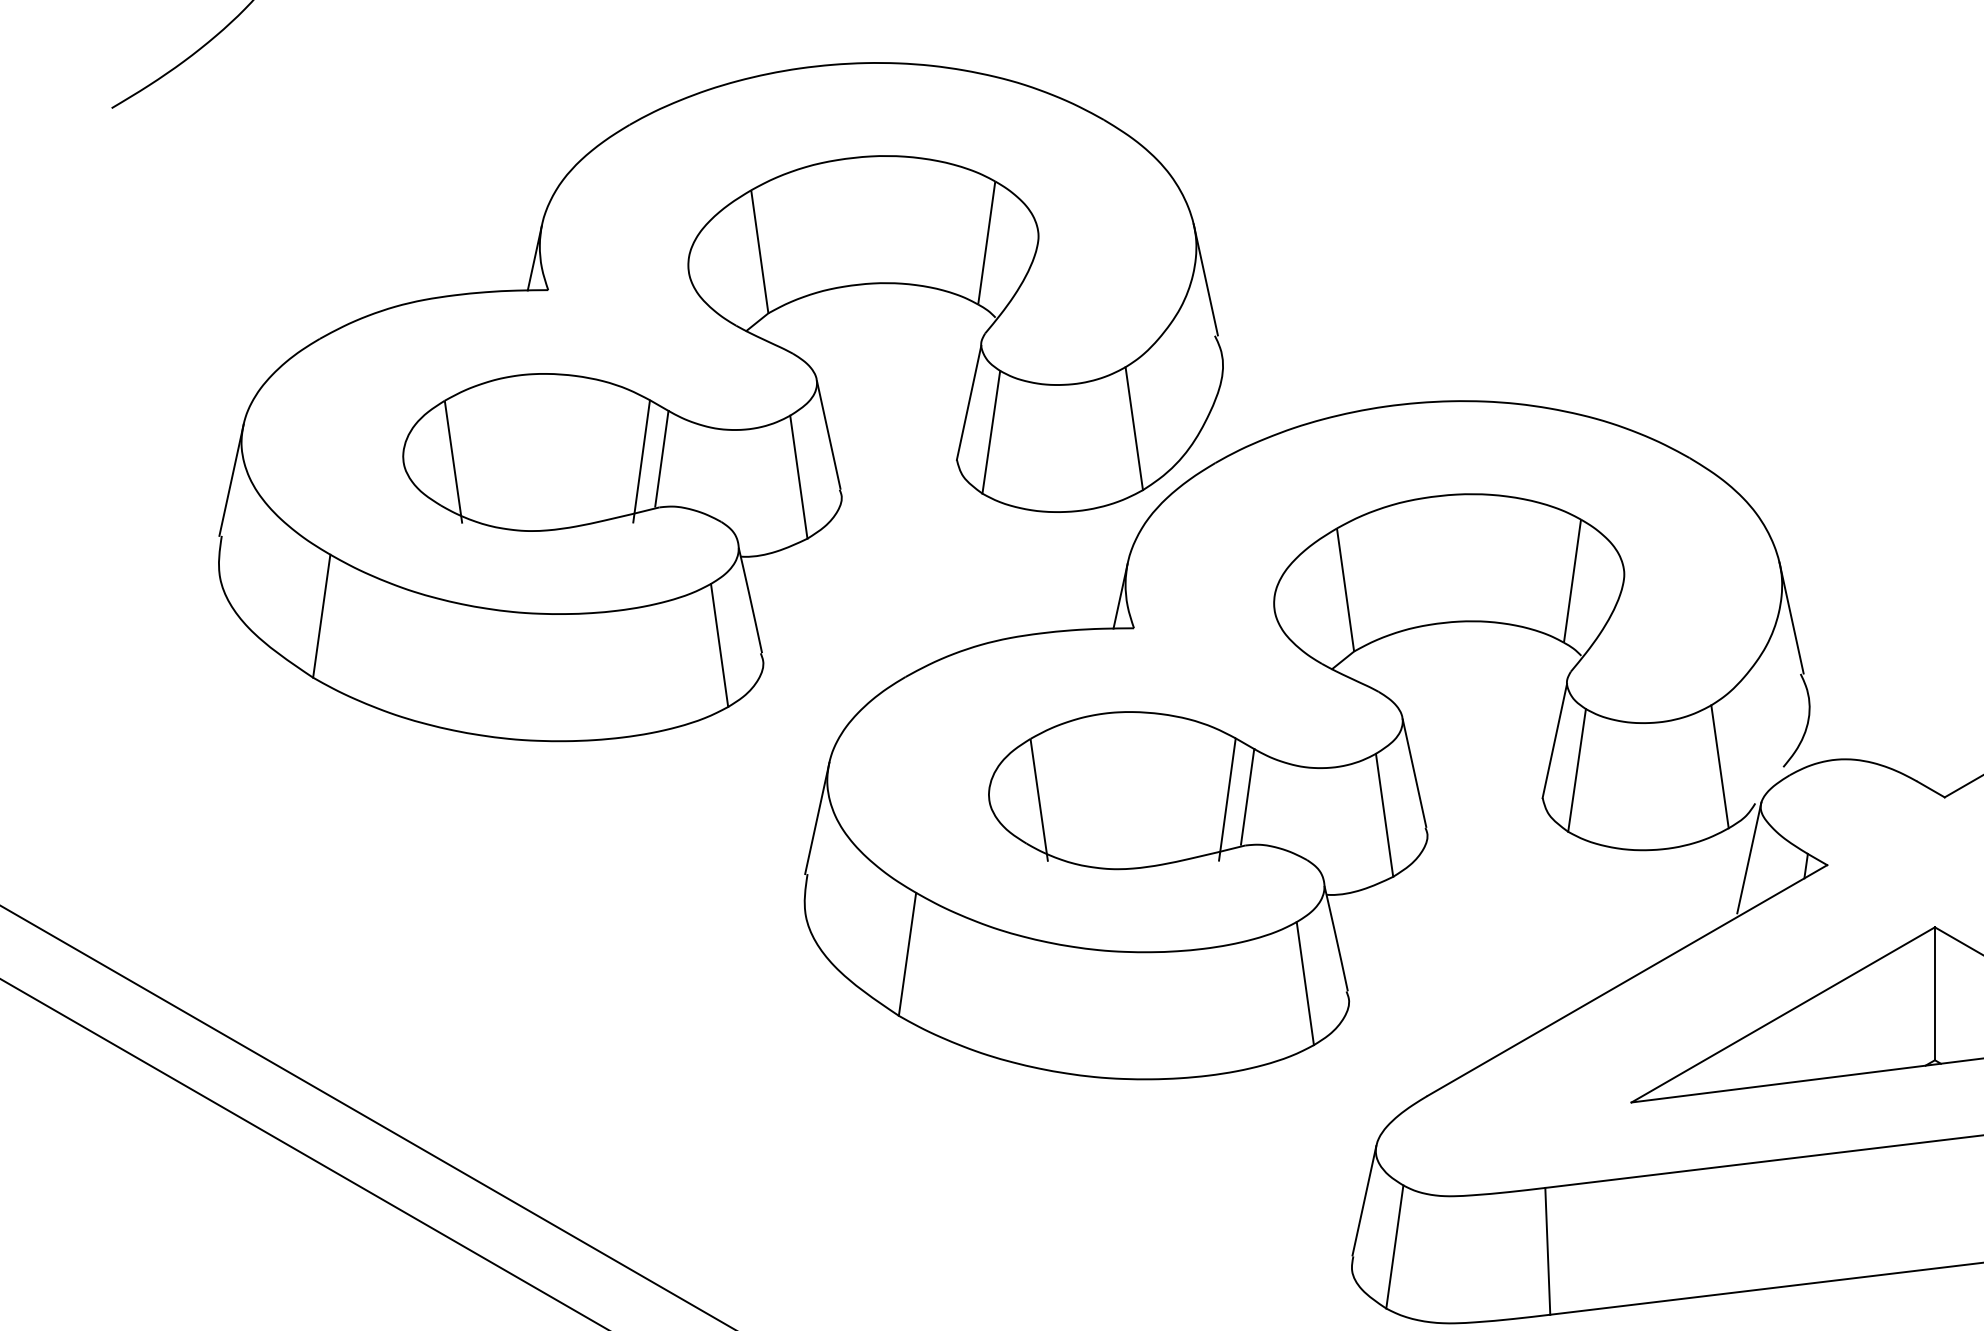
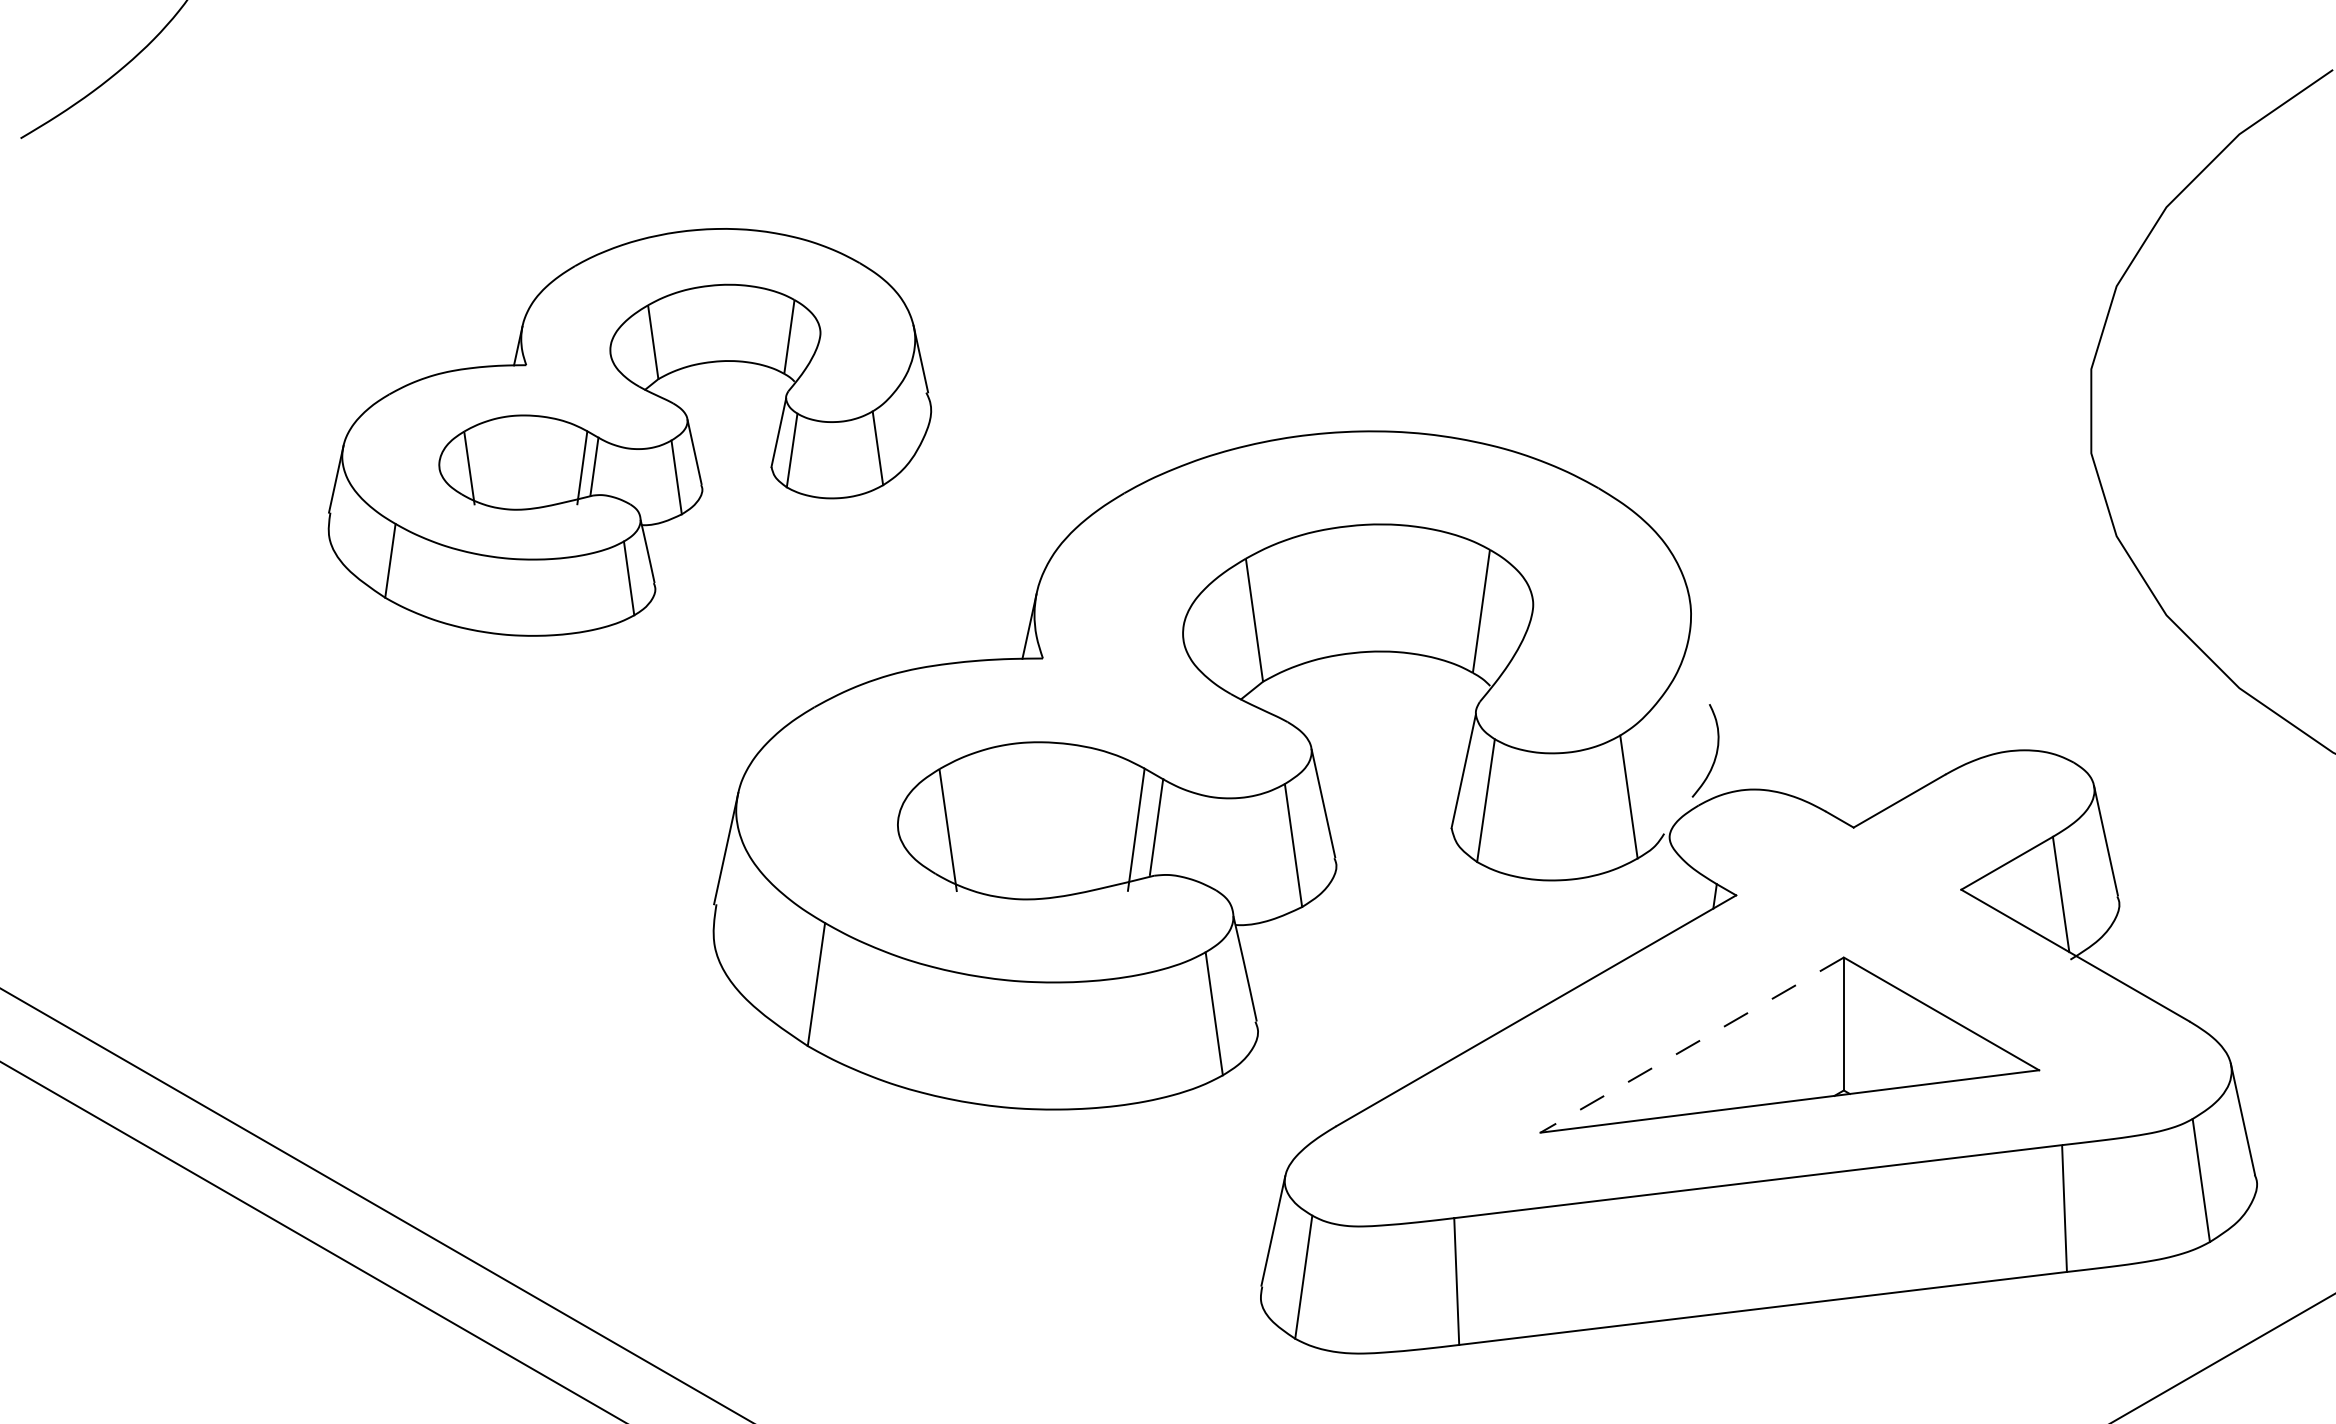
part: (720, 402) -> (629, 432), size x0.6
line: (1791, 617) -> (1700, 647), removed
line: (1749, 857) -> (1658, 887), removed
line: (1782, 1015) -> (1691, 1045), solid -> dashed

